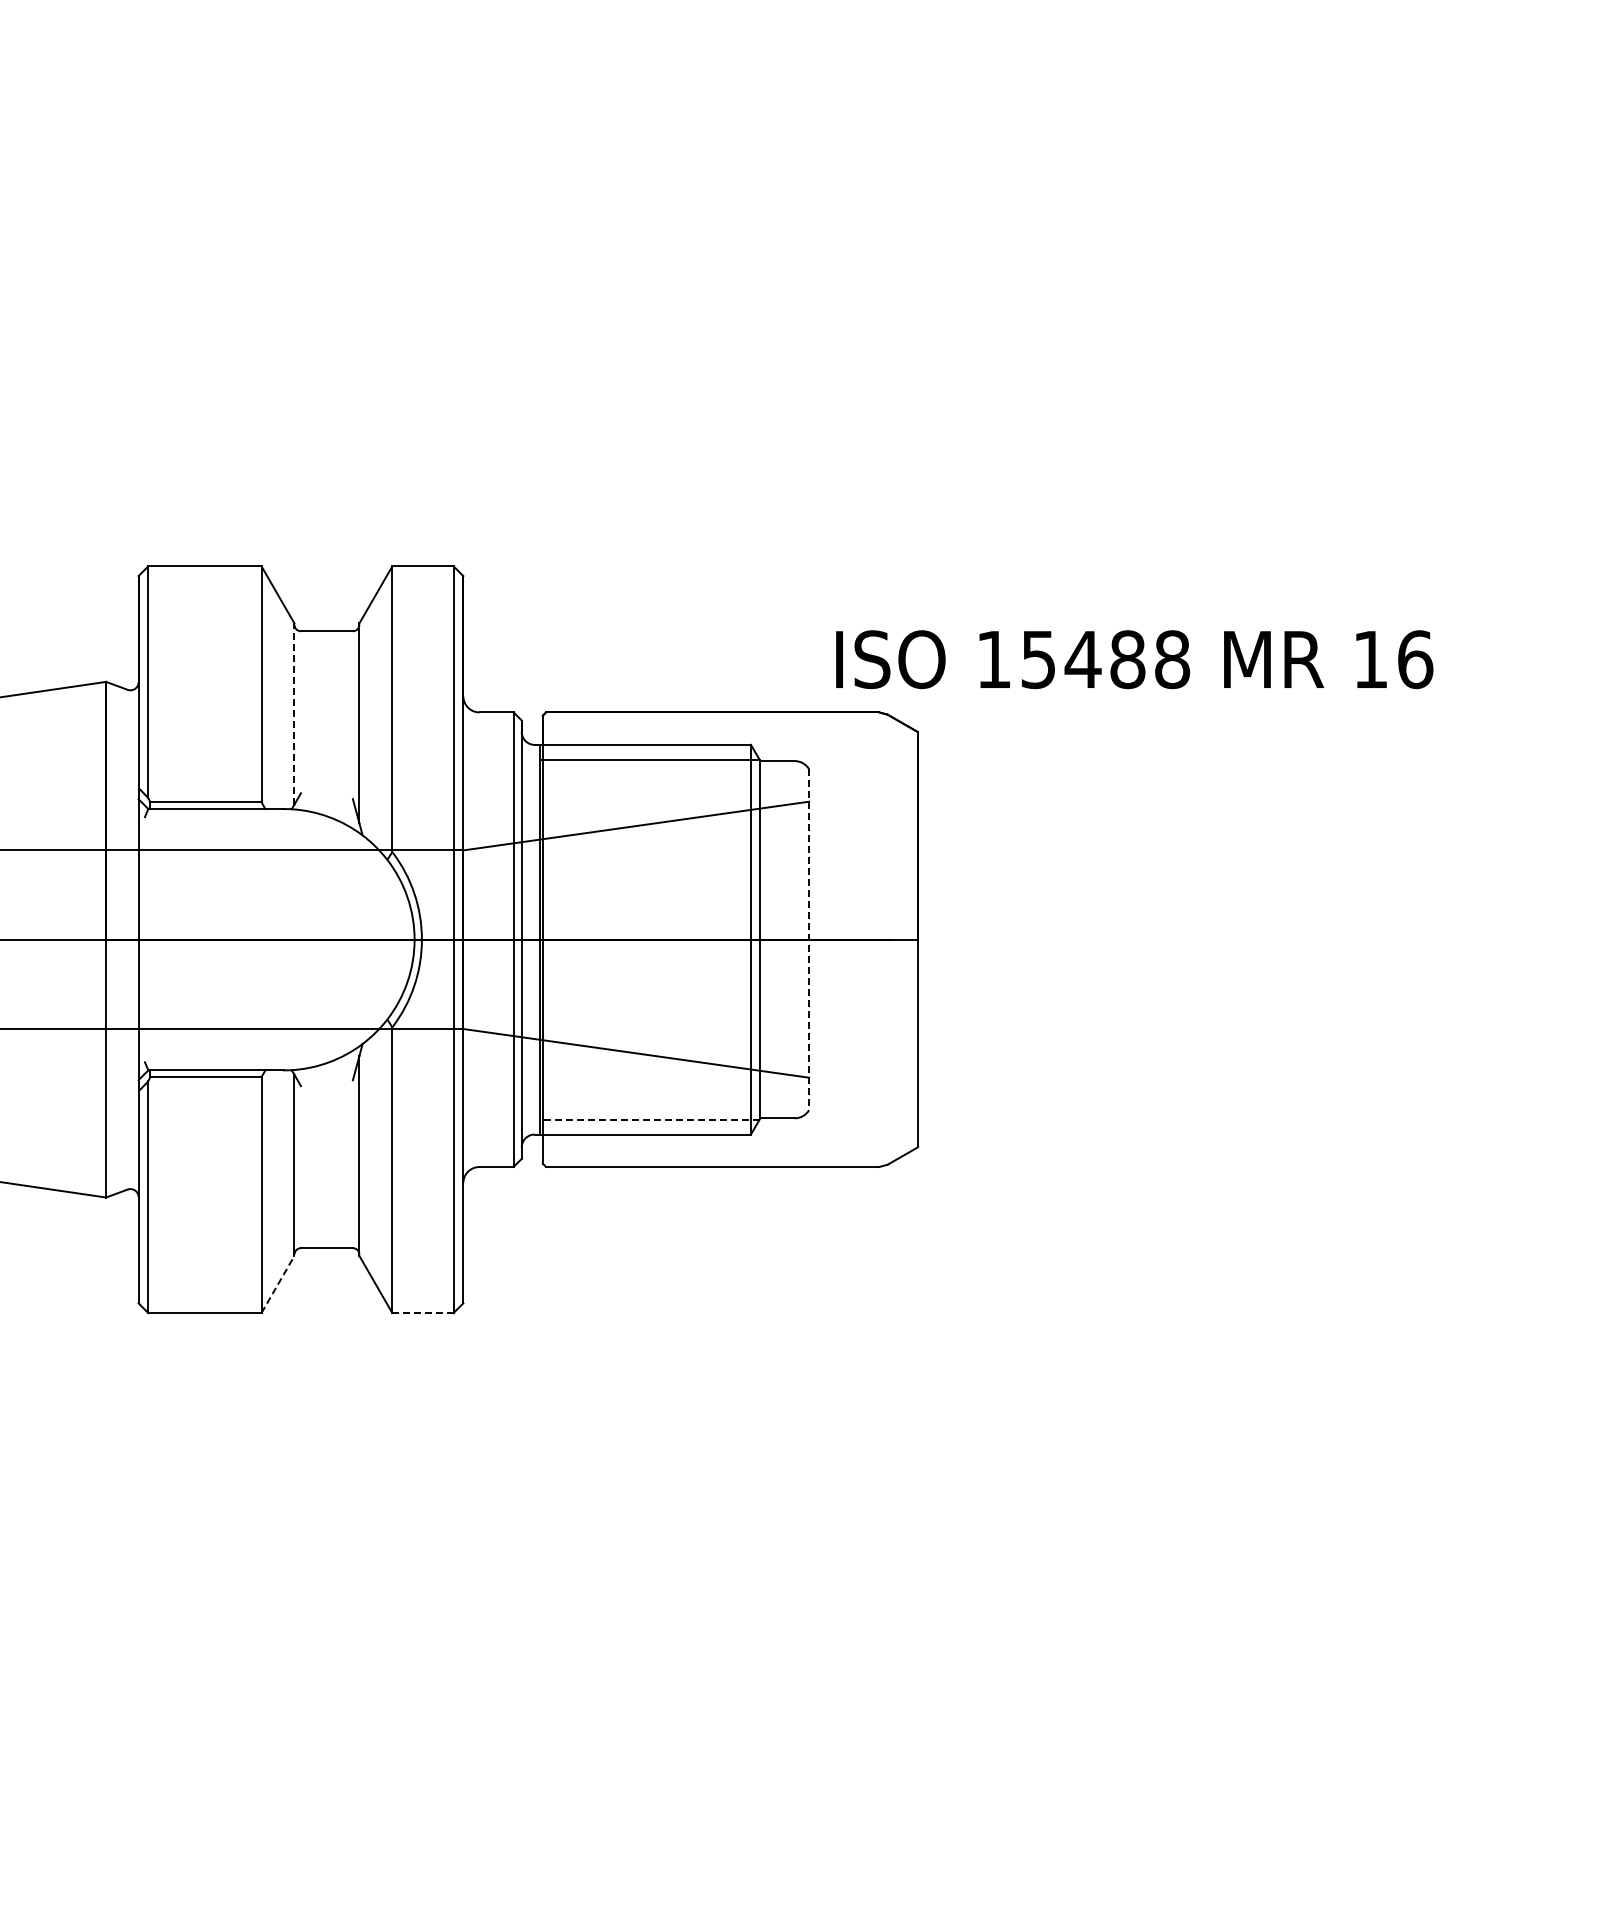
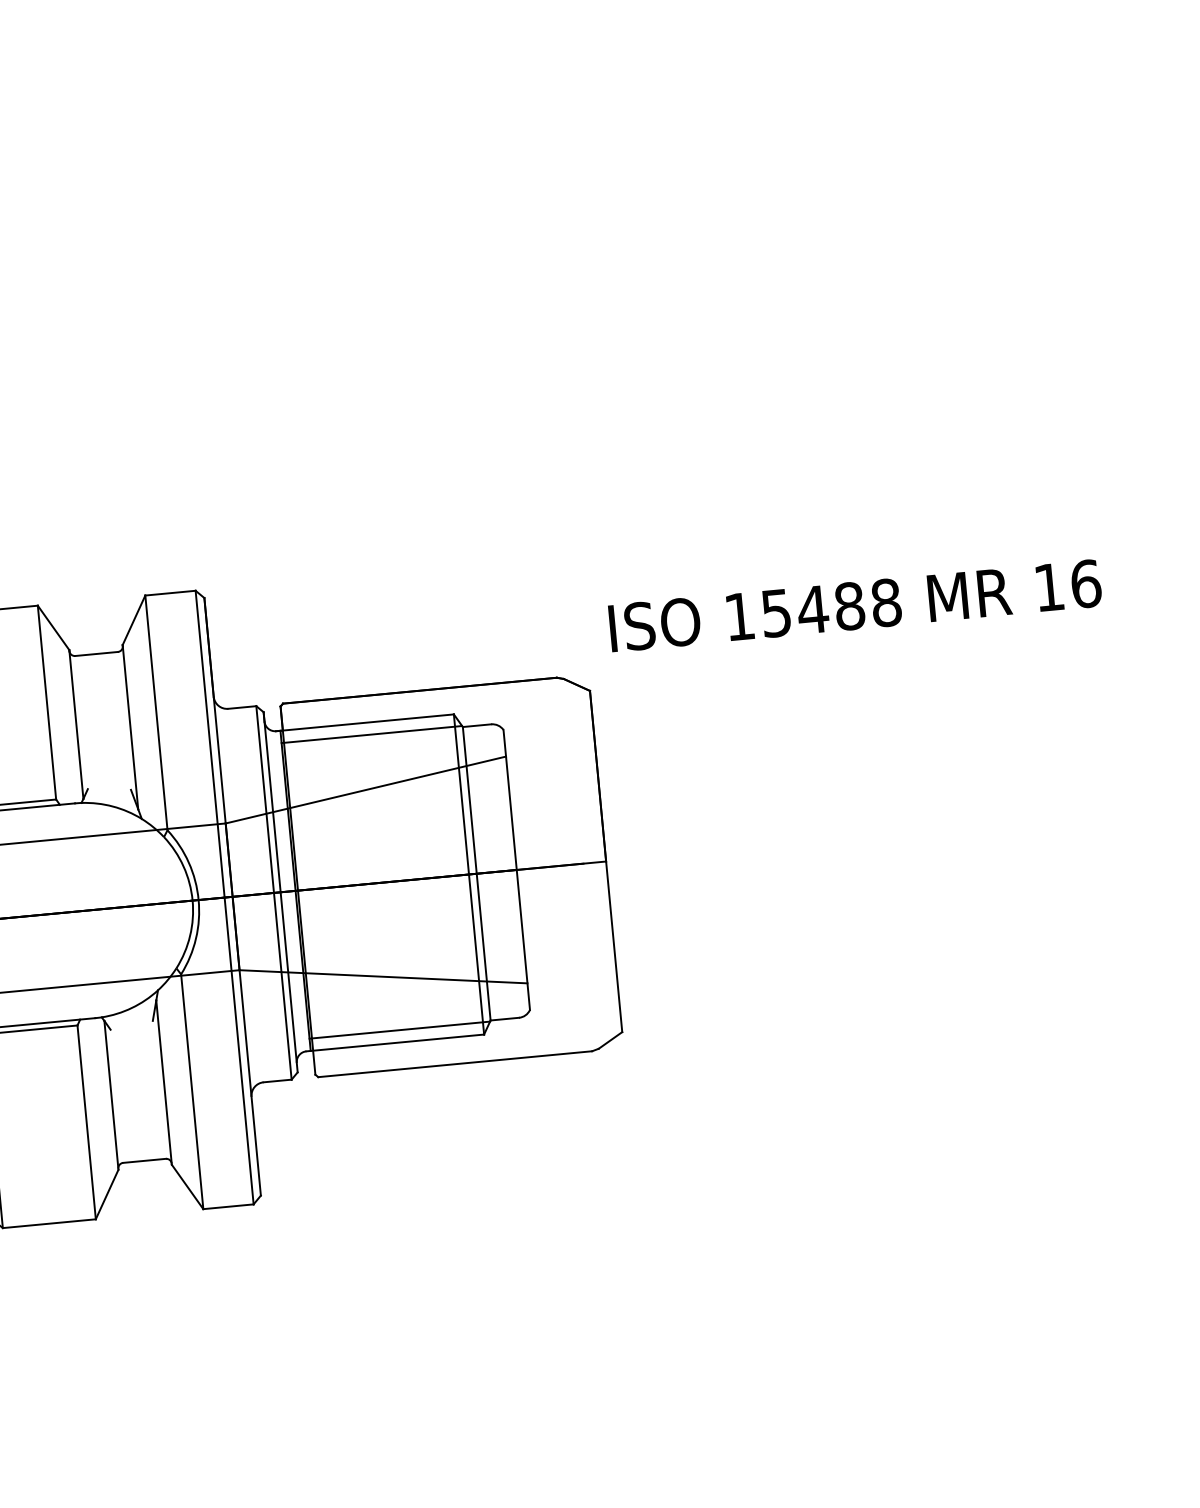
text: (1134, 659) -> (855, 605), moved
line: (294, 714) -> (76, 724), dashed -> solid
line: (809, 940) -> (517, 870), dashed -> solid
line: (649, 1119) -> (399, 1030), dashed -> solid
line: (277, 1284) -> (106, 1194), dashed -> solid
line: (422, 1313) -> (228, 1207), dashed -> solid

